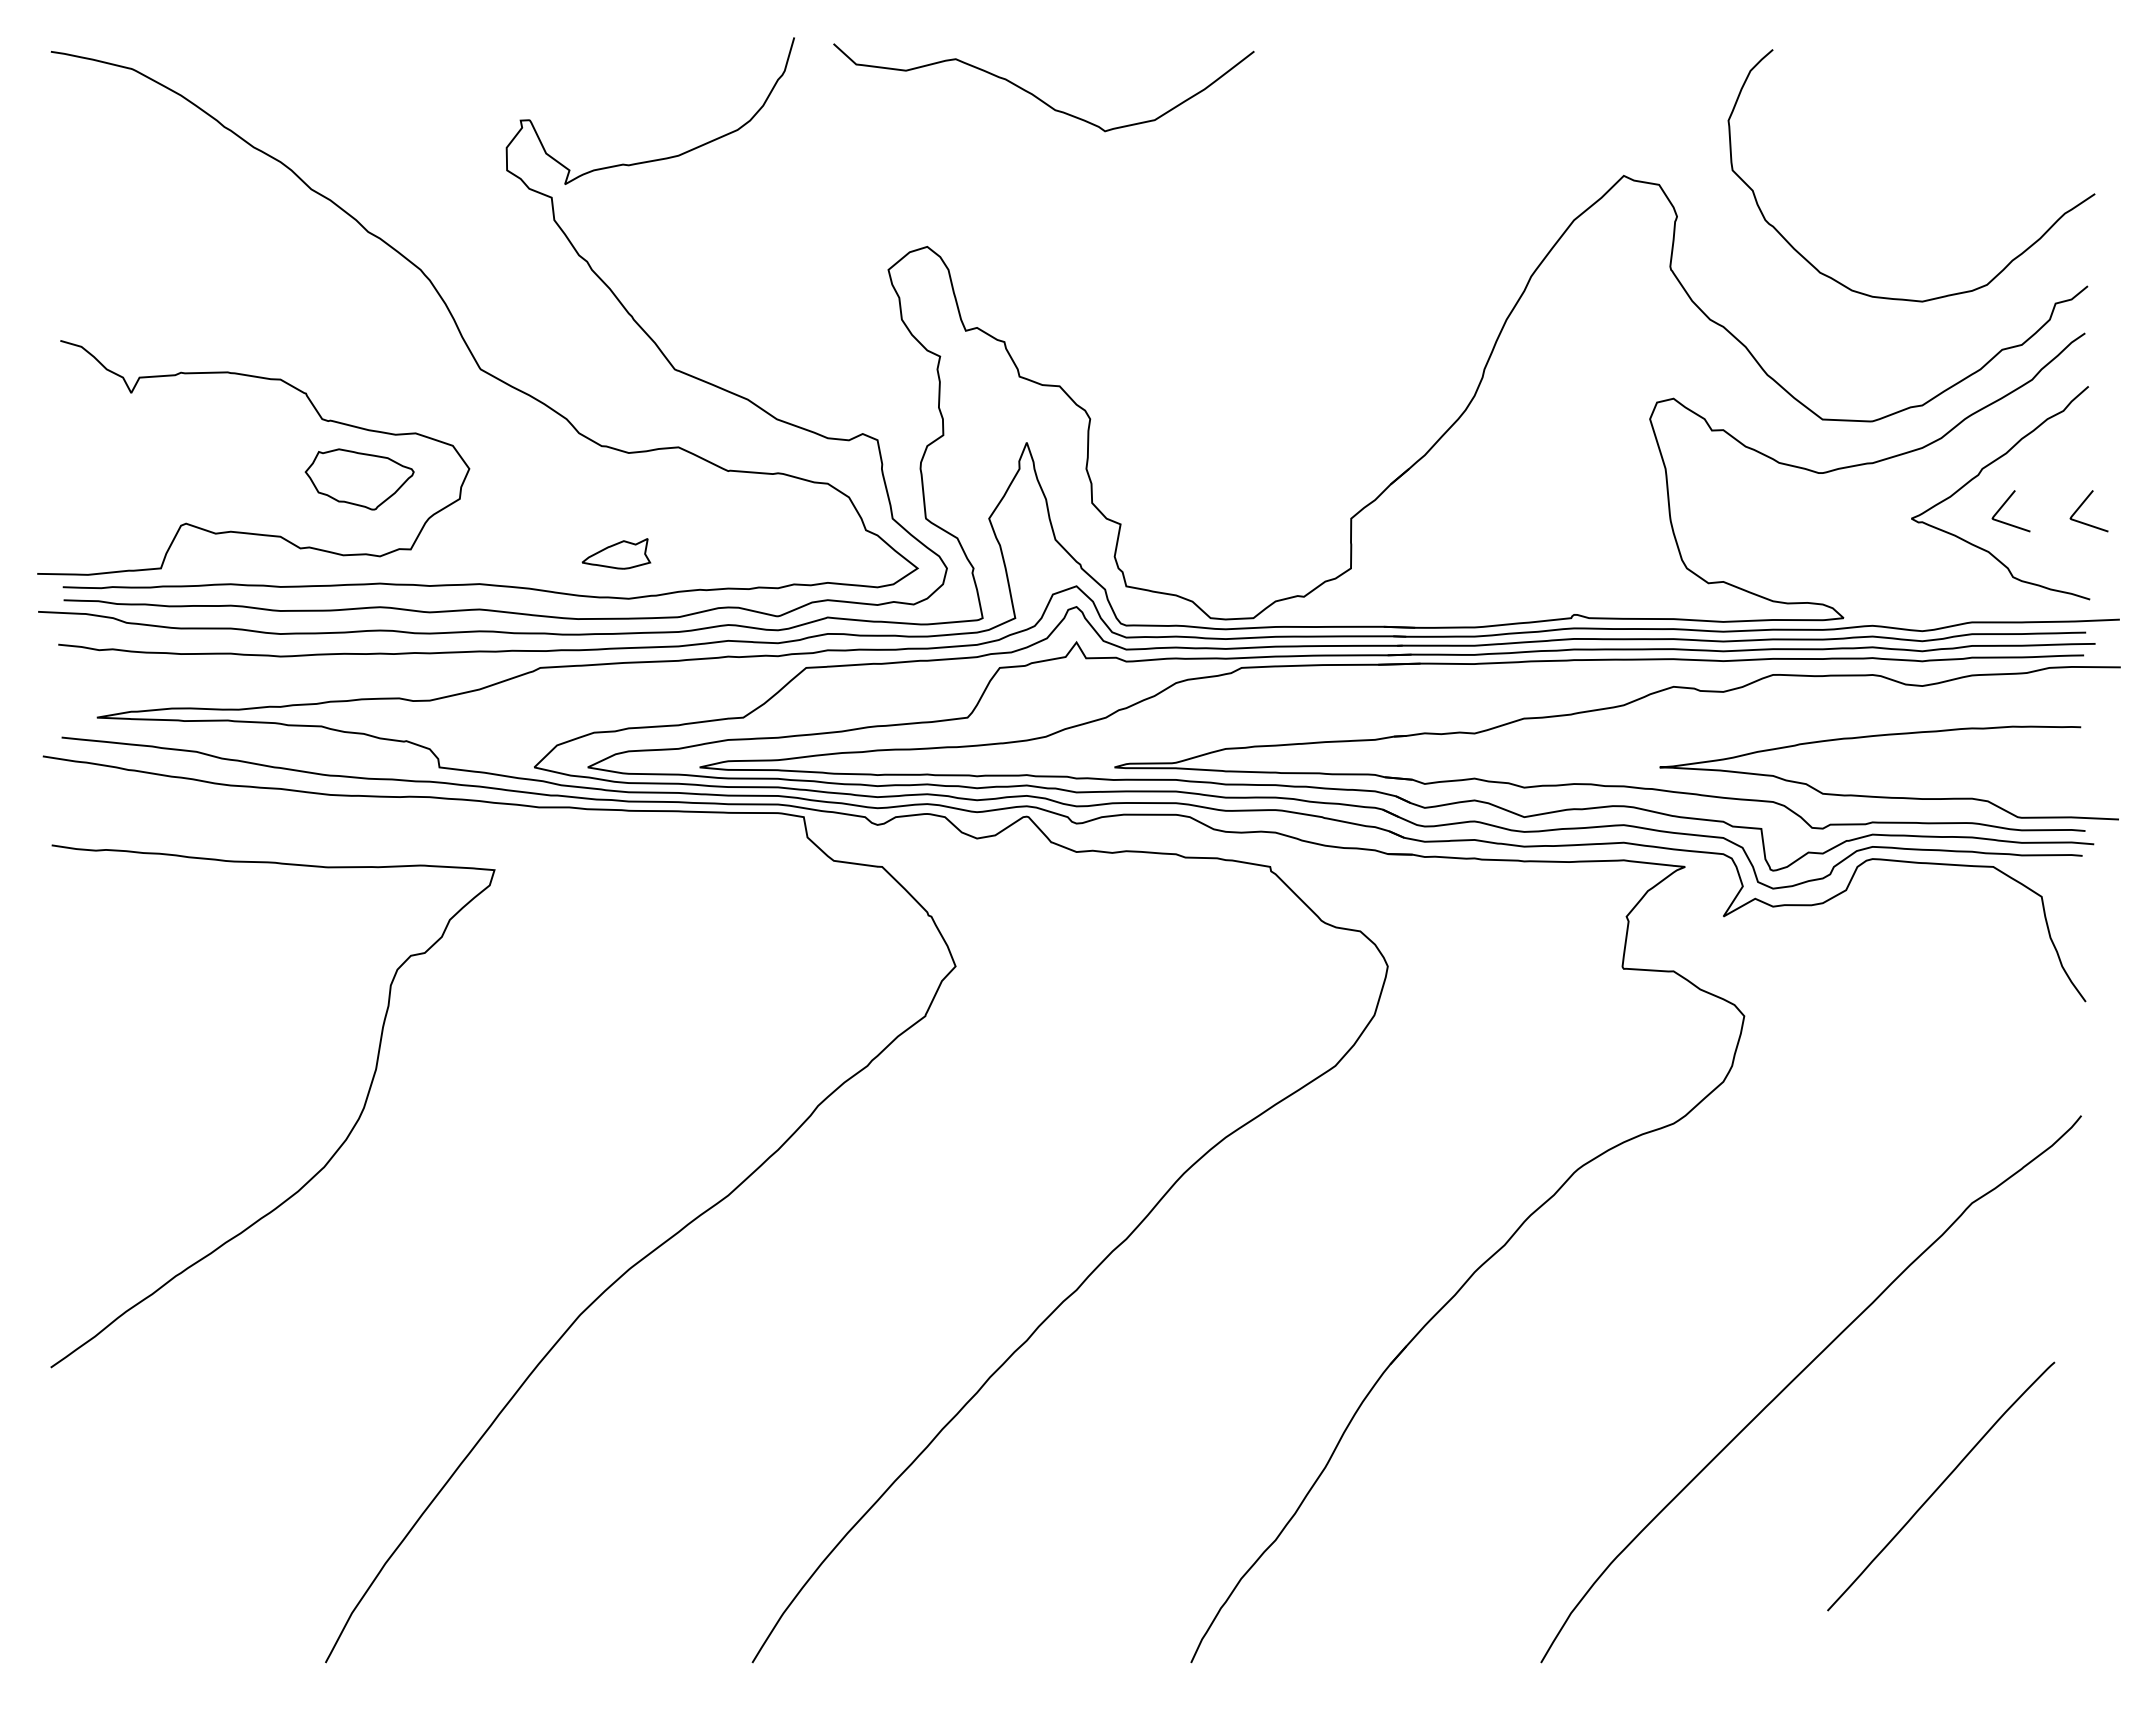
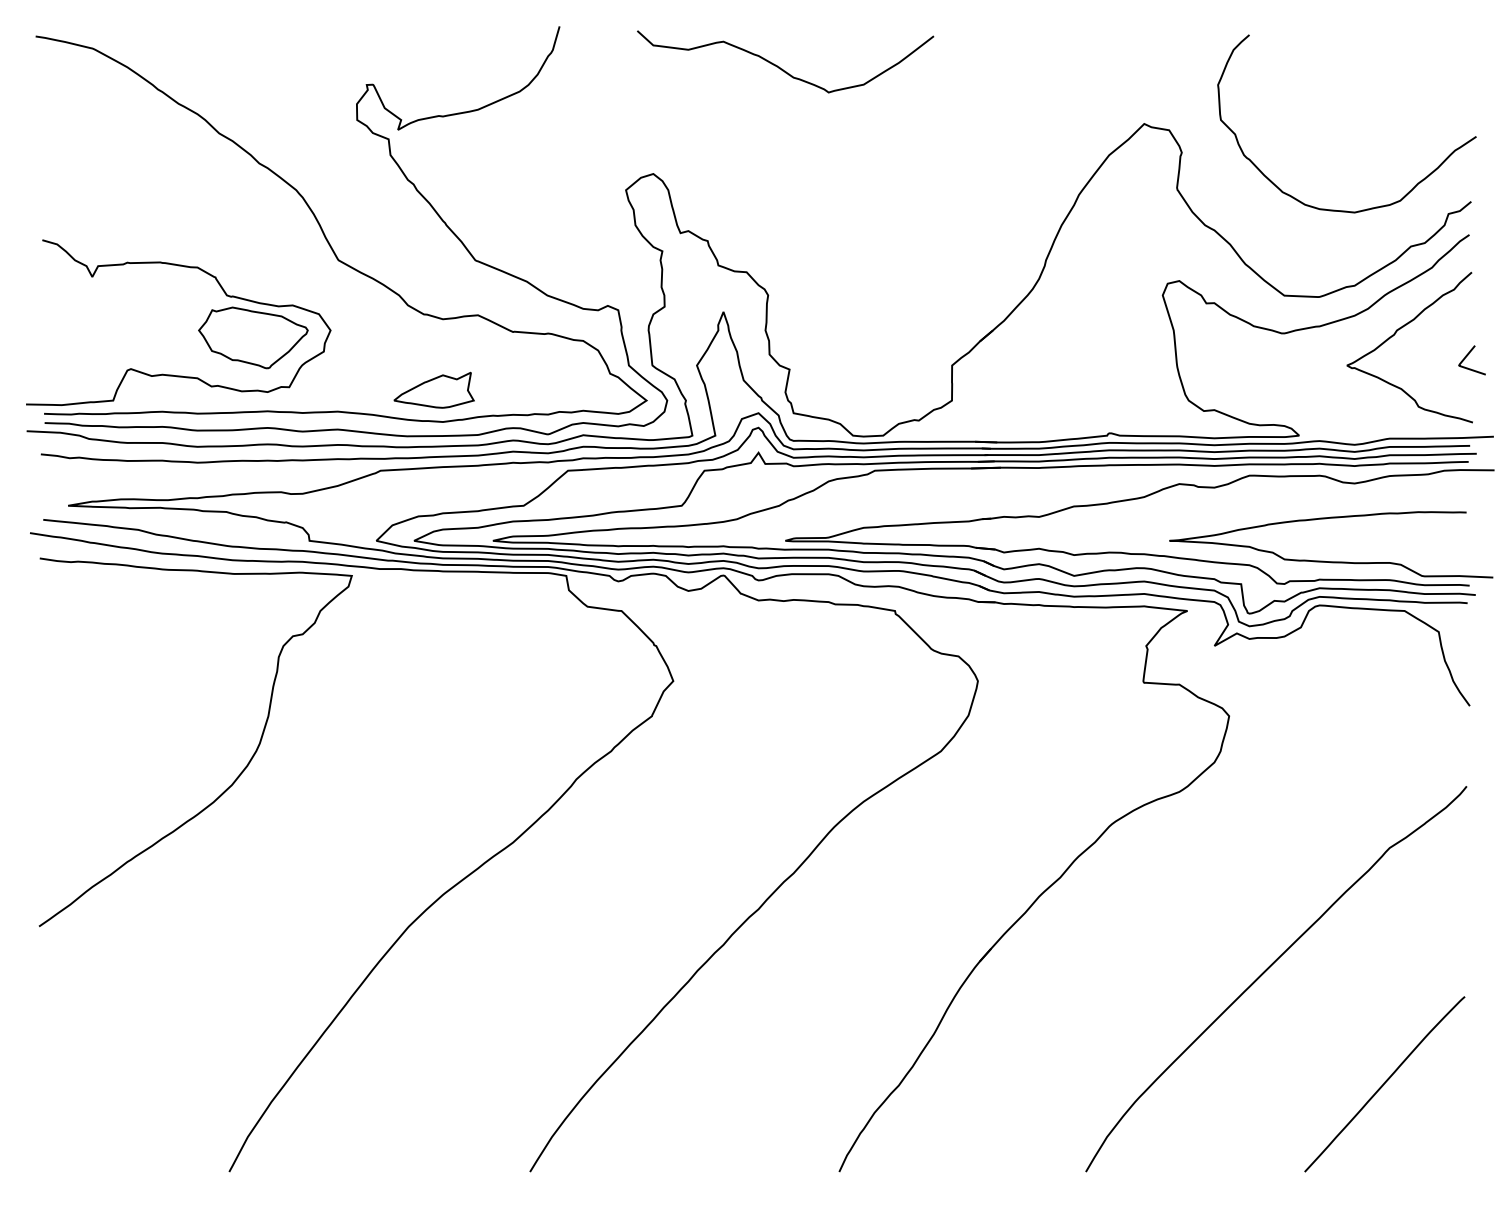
curve: (1037, 96) -> (781, 67), moved
part: (359, 479) -> (253, 337), size x1.43
curve: (2004, 505) -> (1412, 356), removed
part: (616, 553) -> (434, 390), size x1.67
curve: (333, 1153) -> (238, 775), moved
curve: (1941, 1485) -> (1385, 1083), moved

